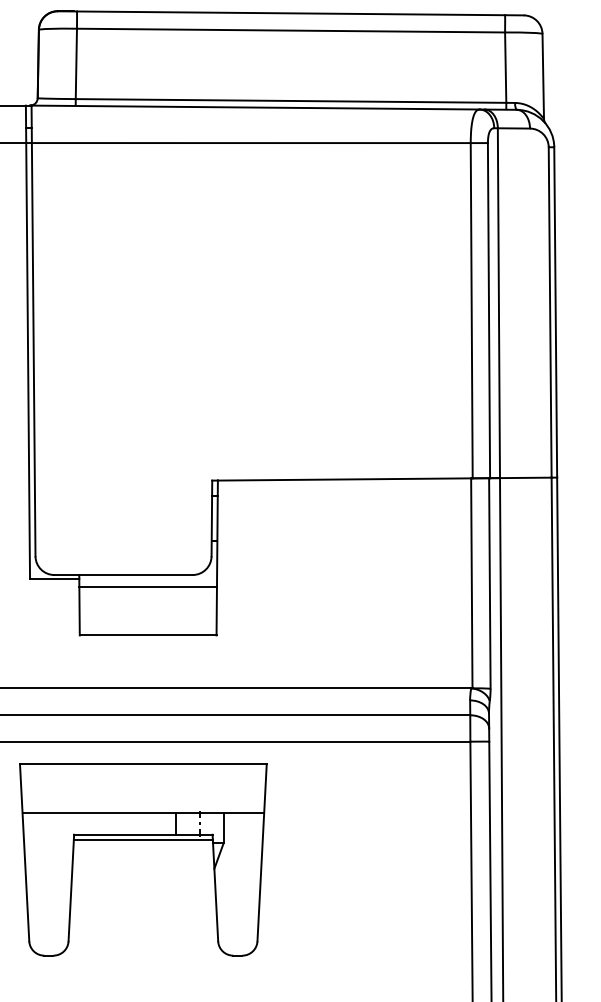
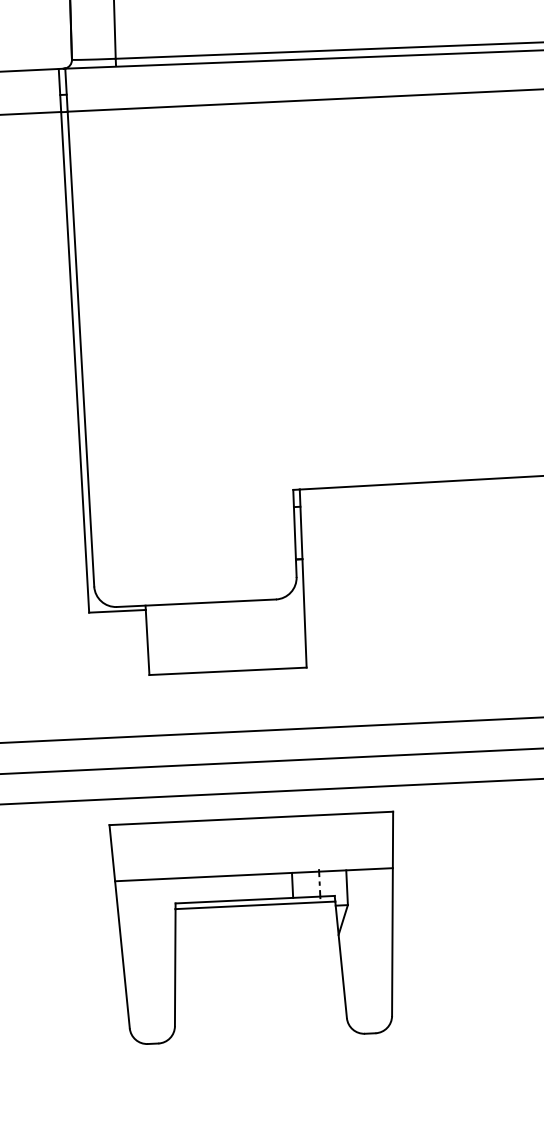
line: (147, 587) -> (224, 616), removed
part: (143, 840) -> (255, 906), moved

